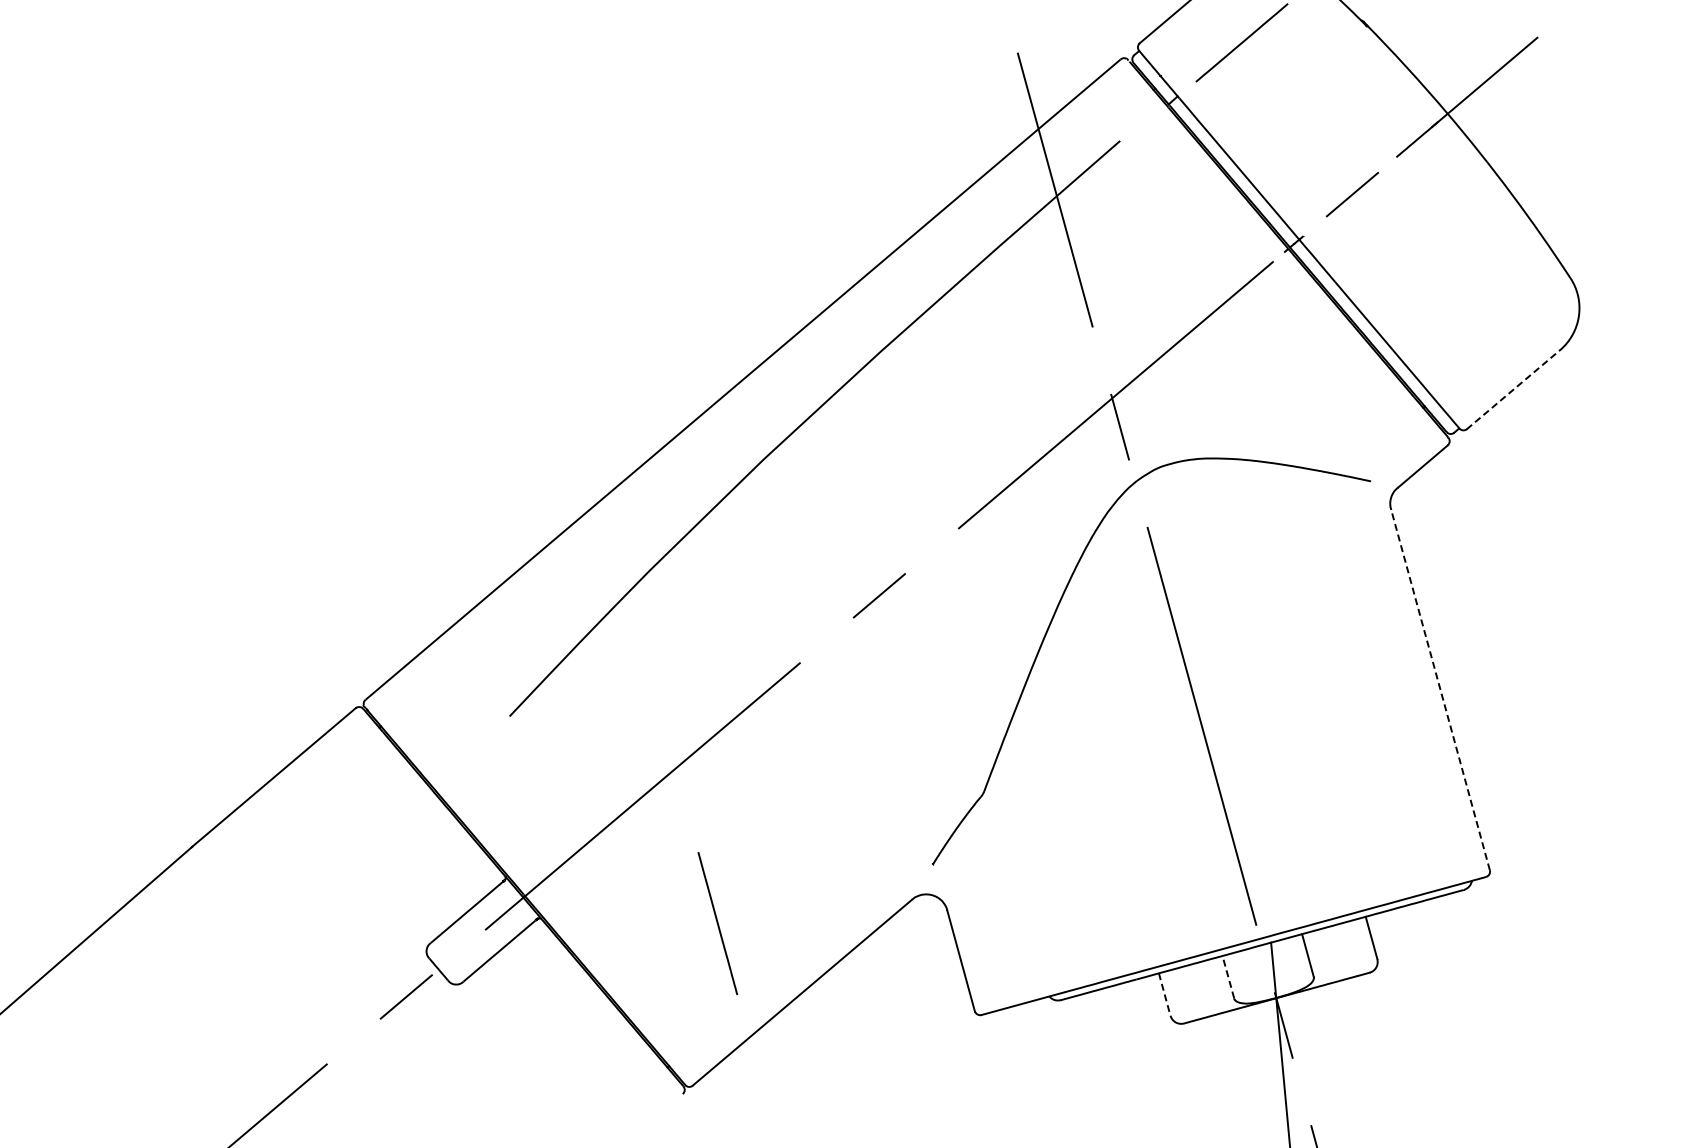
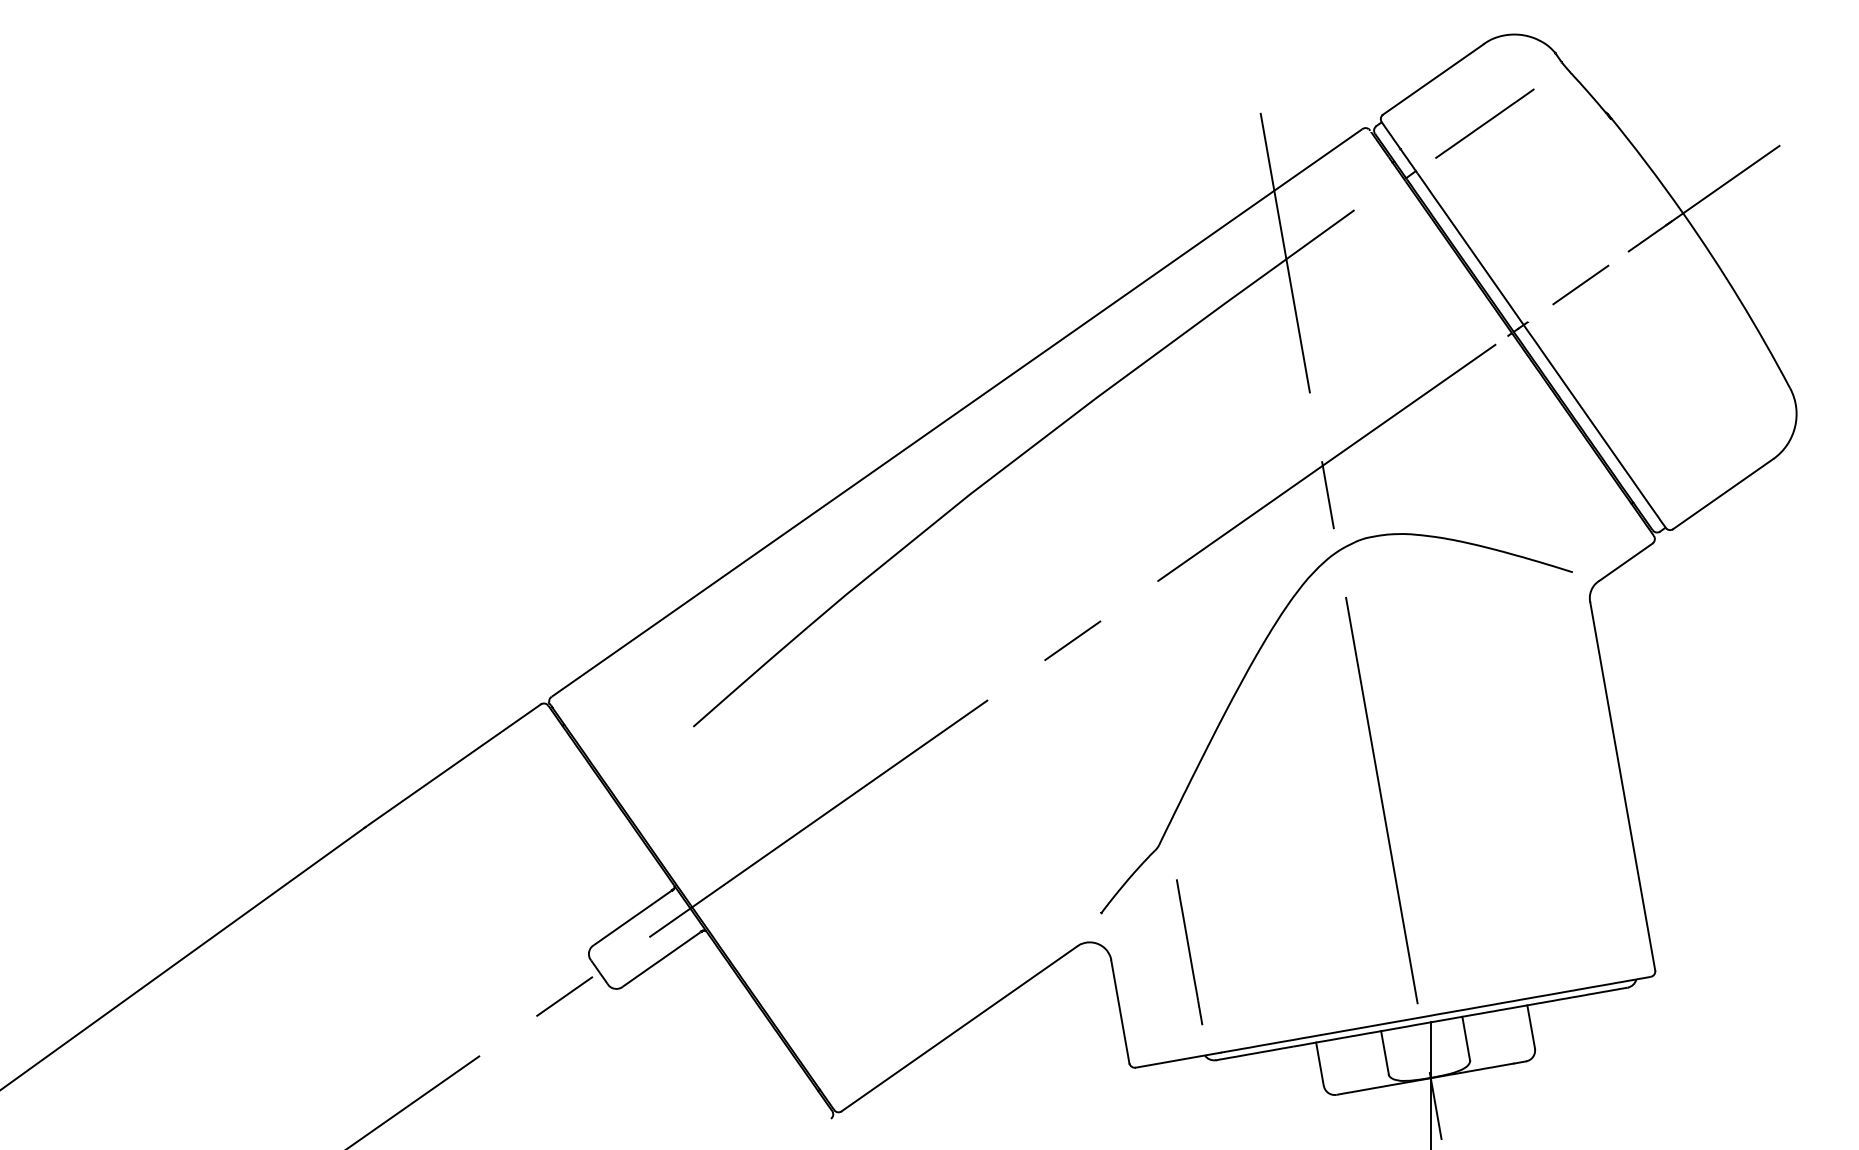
line: (1513, 388) -> (1723, 493), dashed -> solid
line: (1440, 690) -> (1622, 786), dashed -> solid
line: (717, 923) -> (1189, 952), moved
line: (1227, 976) -> (1384, 1052), dashed -> solid
line: (1164, 994) -> (1319, 1064), dashed -> solid

